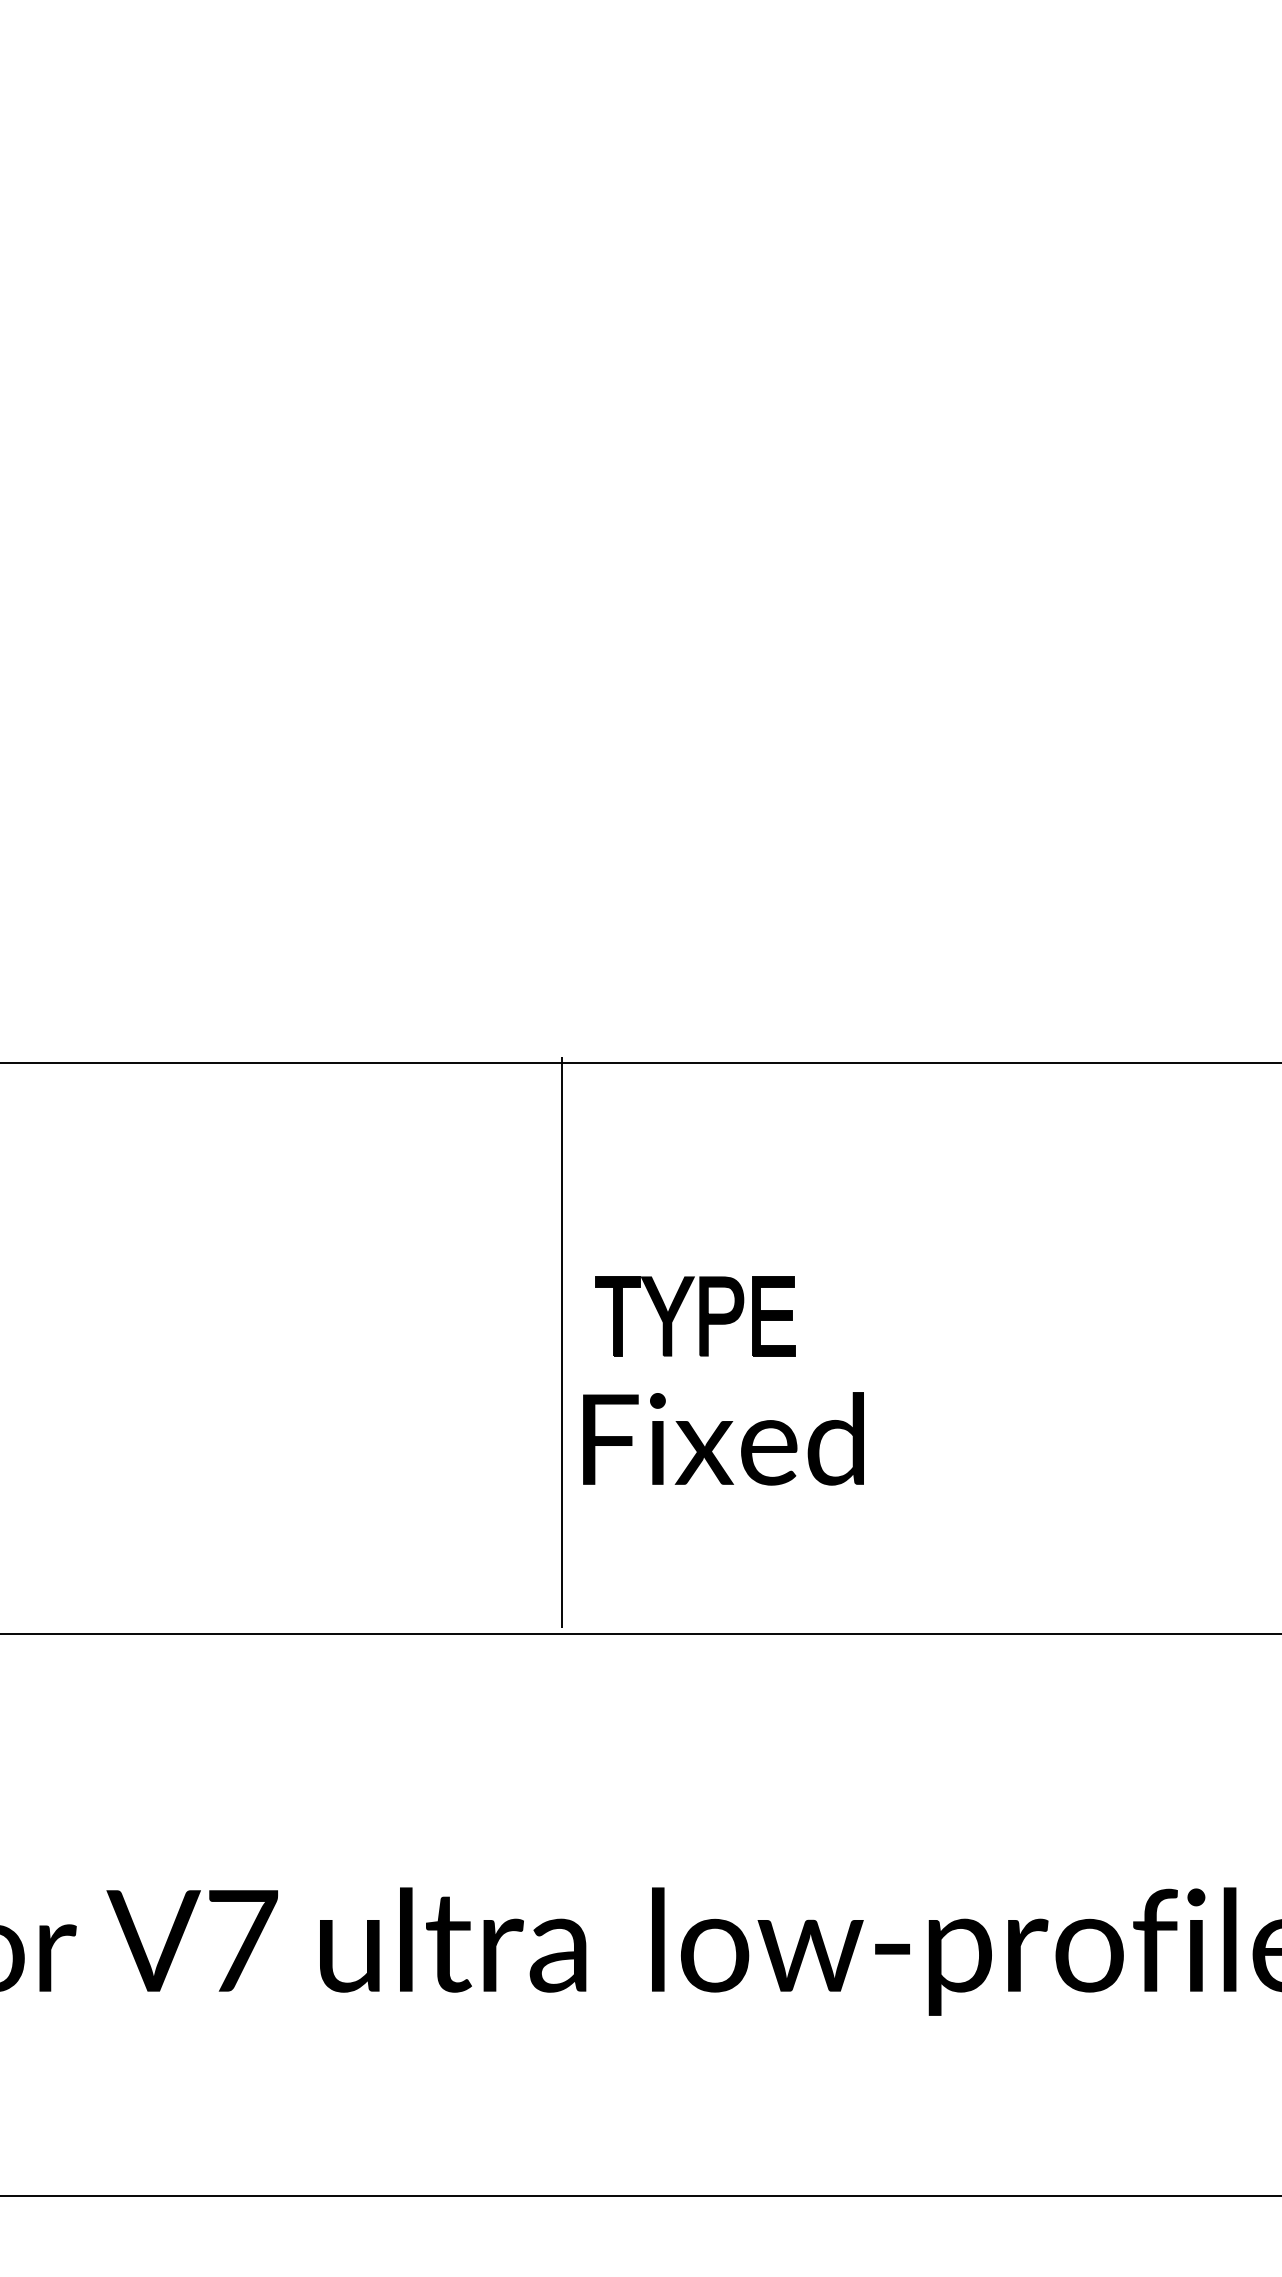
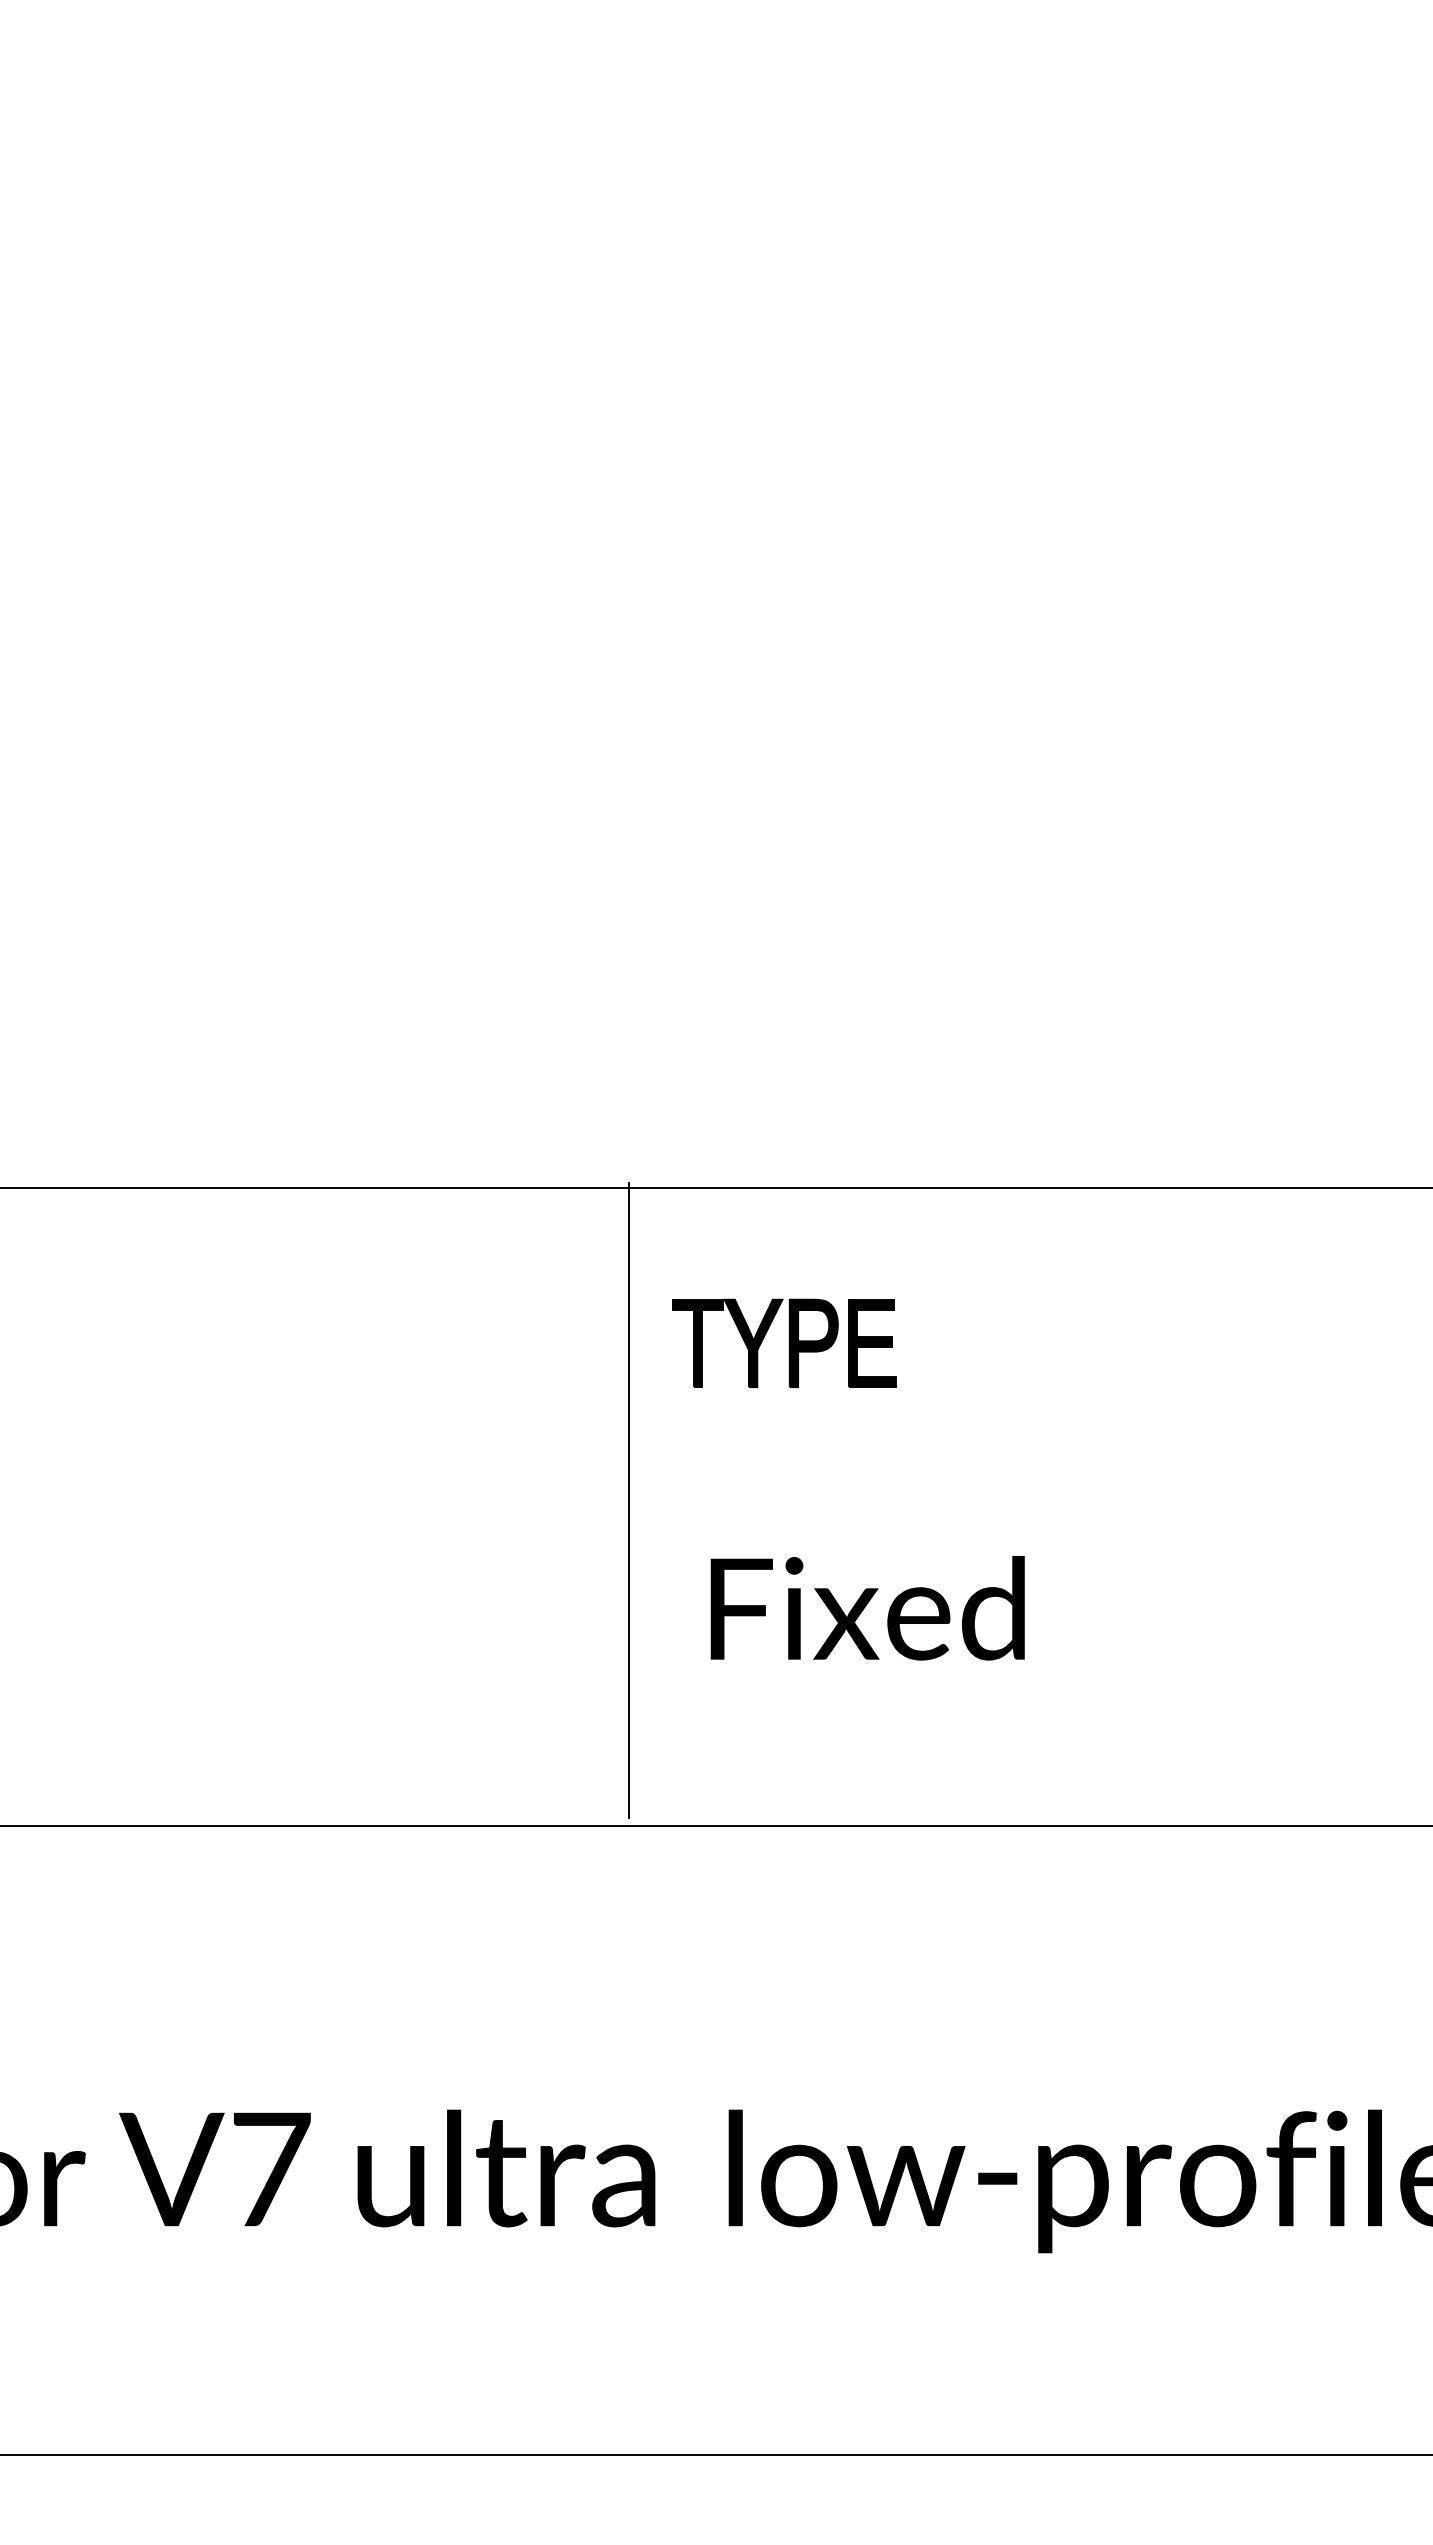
part: (695, 1316) -> (784, 1343), moved
text: (723, 1439) -> (867, 1608), moved

